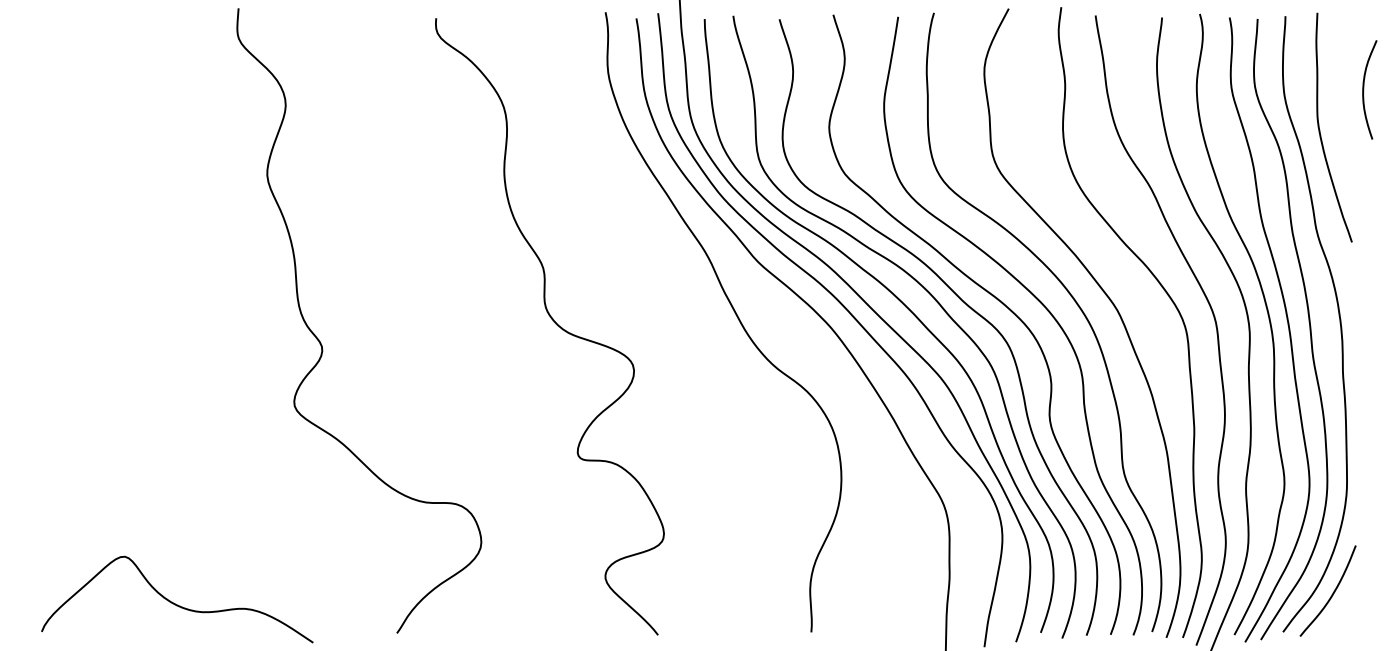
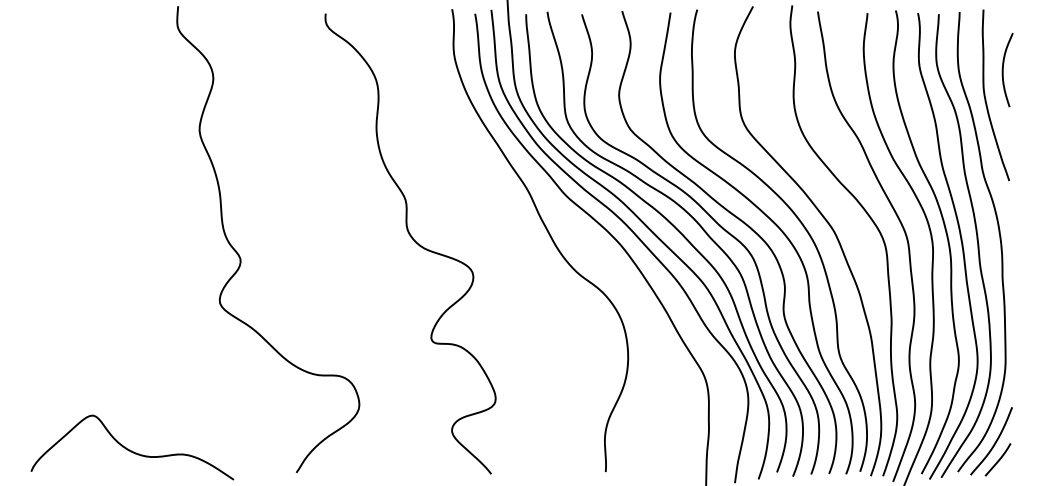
curve: (1364, 89) -> (1003, 69), moved
curve: (1337, 615) -> (998, 459), added

